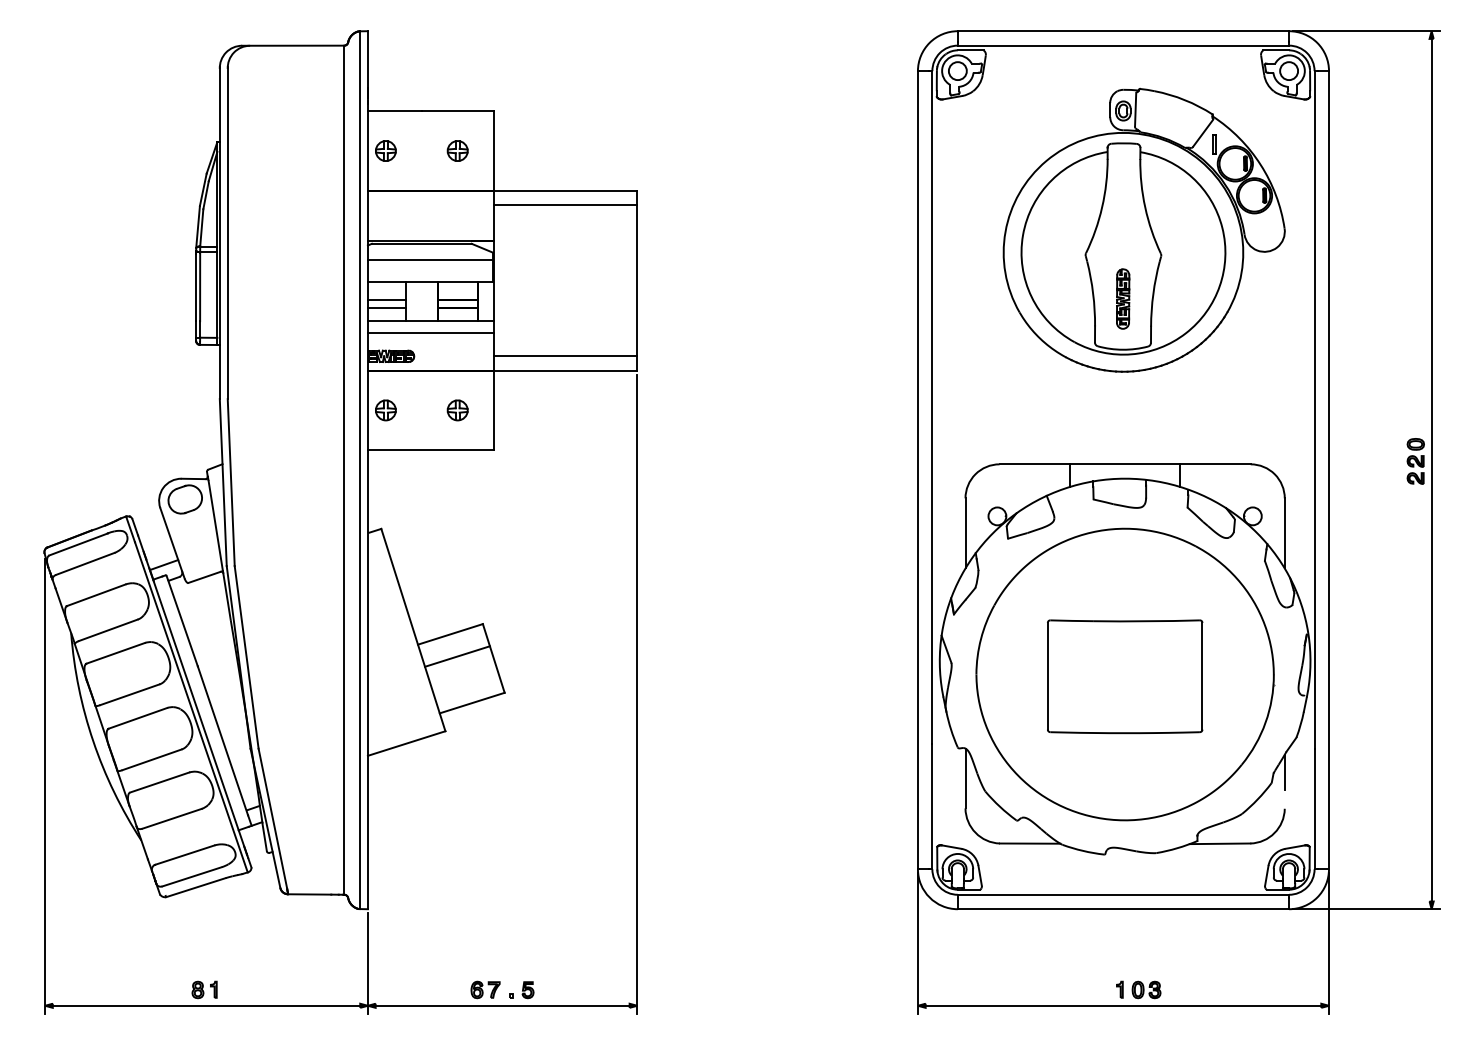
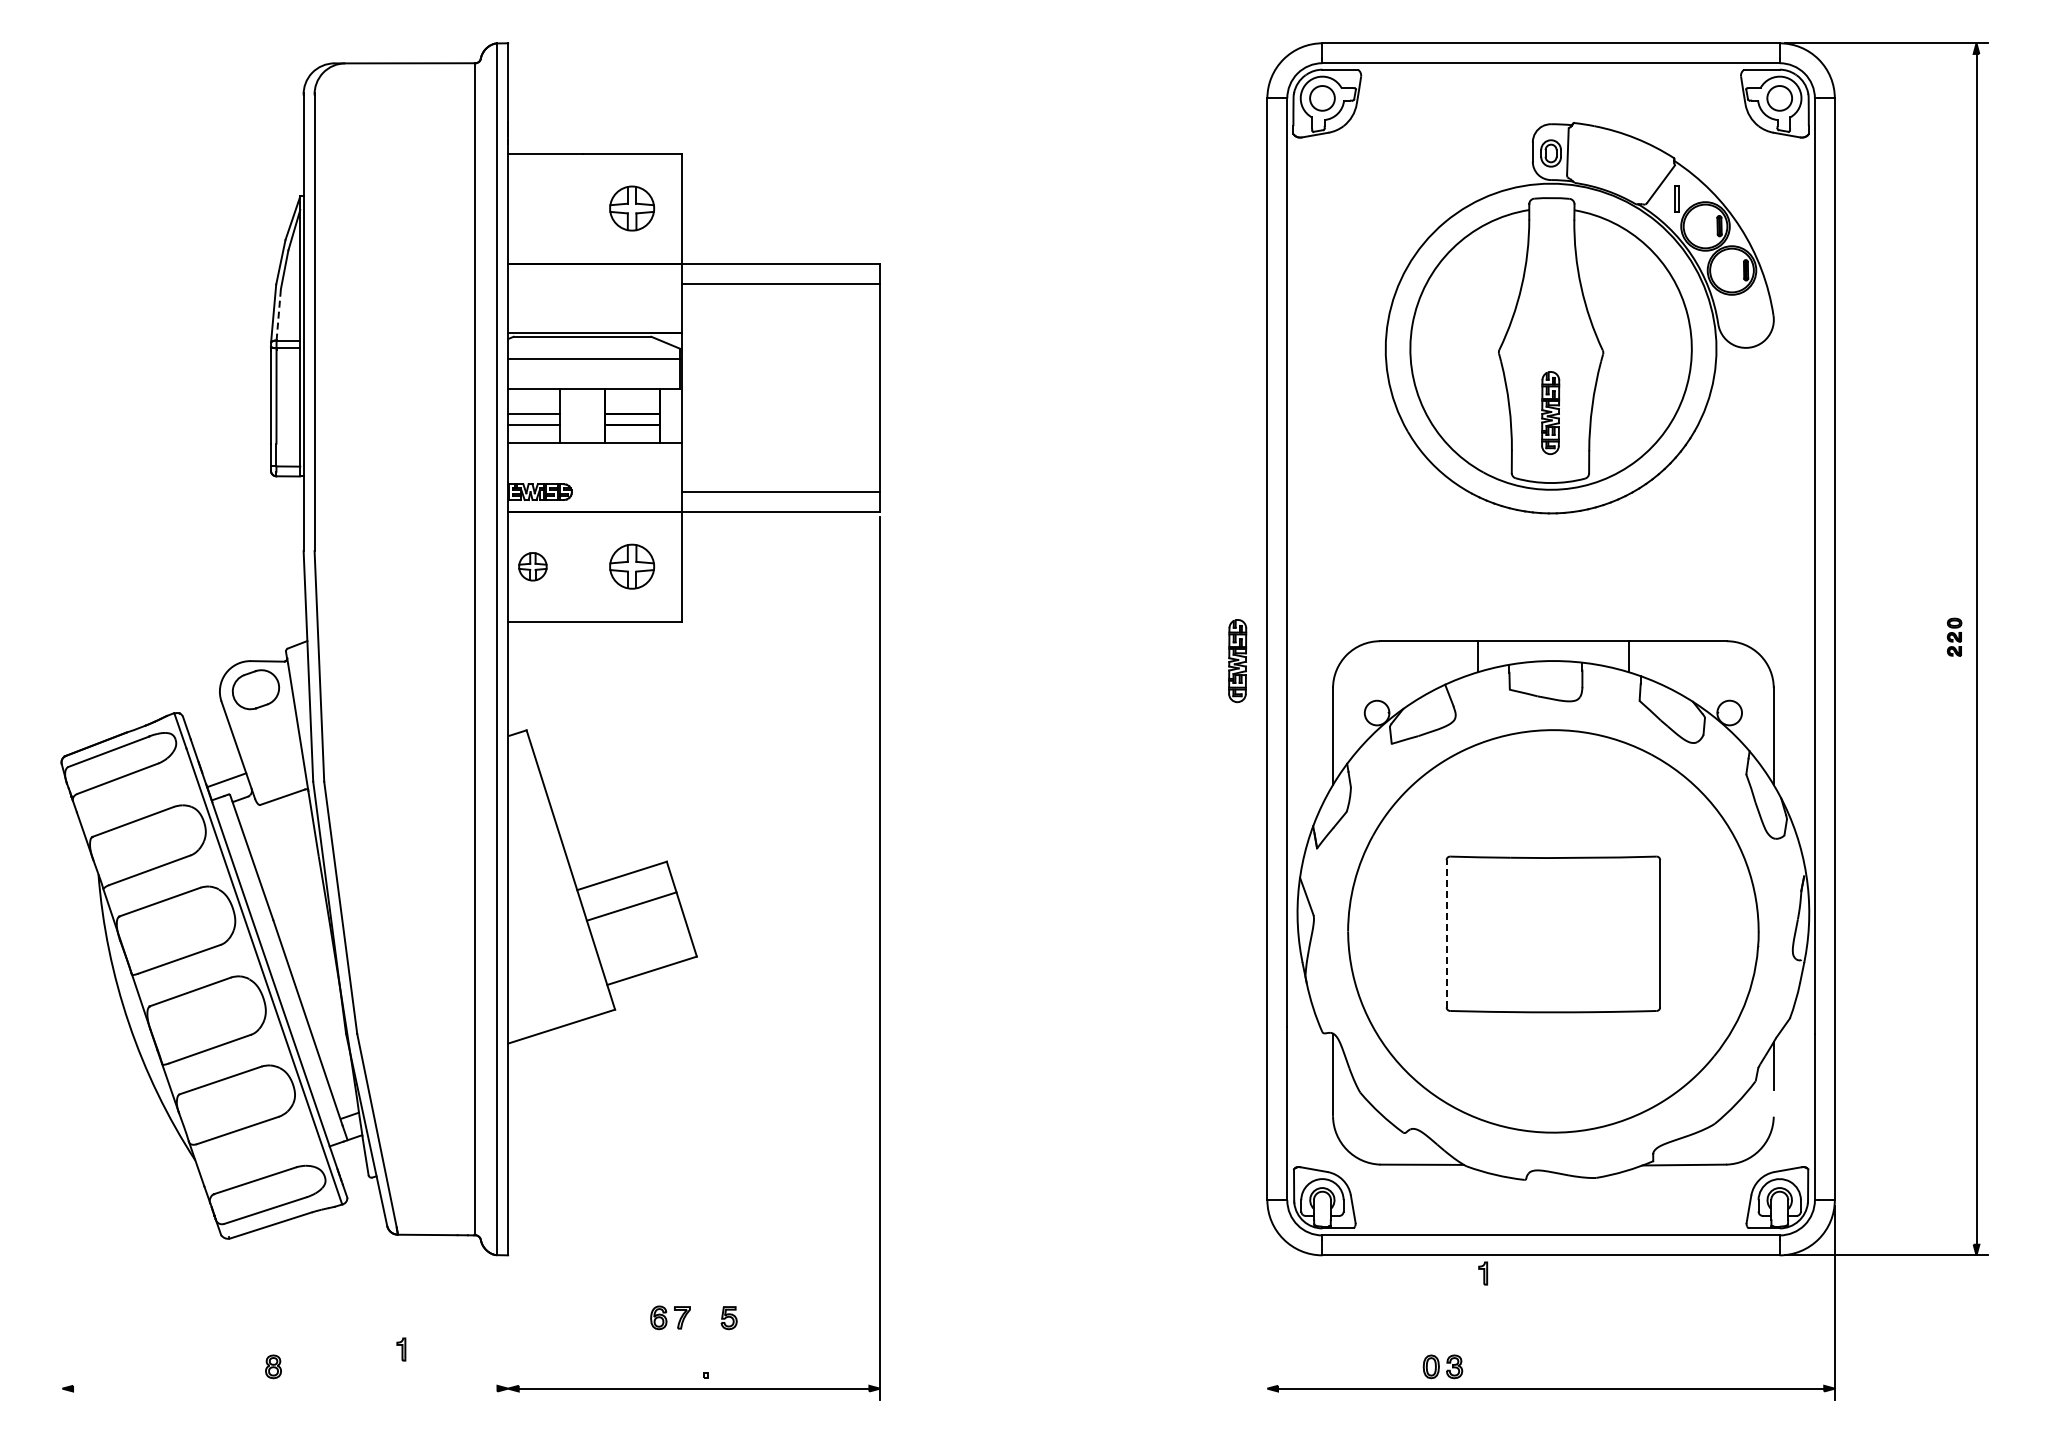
part: (385, 150) -> (532, 208), removed
part: (457, 150) -> (631, 208), size x1.6
line: (201, 227) -> (278, 314), solid -> dashed
line: (430, 332) -> (594, 459), removed
part: (457, 410) -> (631, 566), size x1.6
part: (1415, 461) -> (1954, 637), size x0.6
part: (896, 479) -> (1237, 661), added
line: (1047, 676) -> (1446, 933), solid -> dashed
line: (45, 786) -> (62, 1085), removed
line: (918, 943) -> (1267, 1302), removed
line: (368, 962) -> (508, 1329), removed
part: (213, 989) -> (401, 1349), moved
part: (485, 989) -> (670, 1317), moved
part: (1120, 989) -> (1483, 1273), moved
part: (1146, 989) -> (1442, 1366), moved
part: (527, 990) -> (728, 1318), moved
line: (206, 1005) -> (285, 1388), removed

